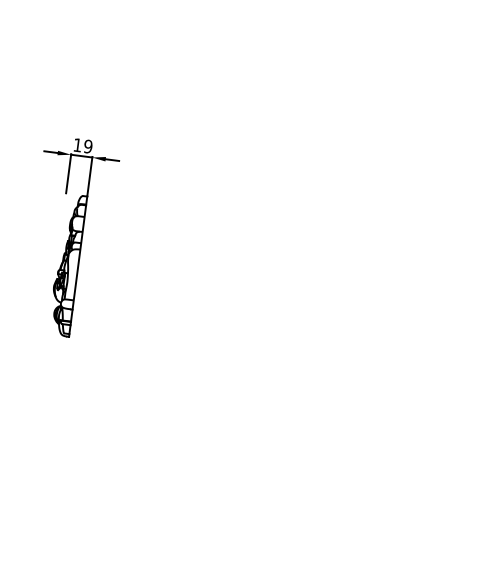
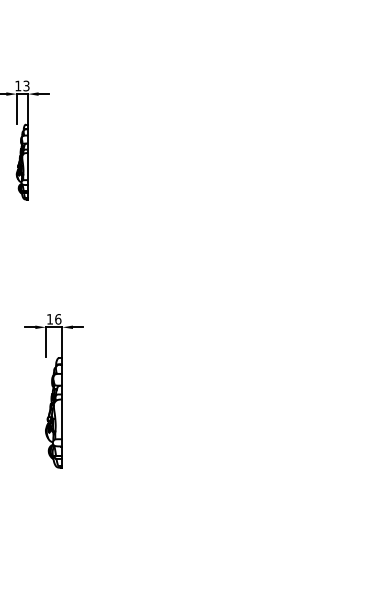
text: (88, 146) -> (58, 319), 19 -> 16

